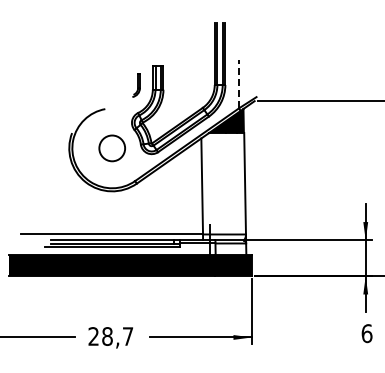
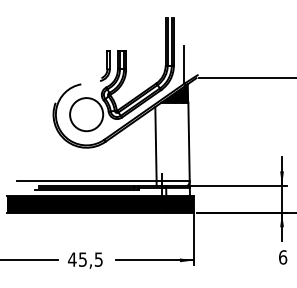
line: (238, 83) -> (183, 64), dashed -> solid
part: (136, 85) -> (105, 66), size x1.67
circle: (111, 147) -> (86, 113), size x1.67
text: (110, 336) -> (85, 259), 28,7 -> 45,5

